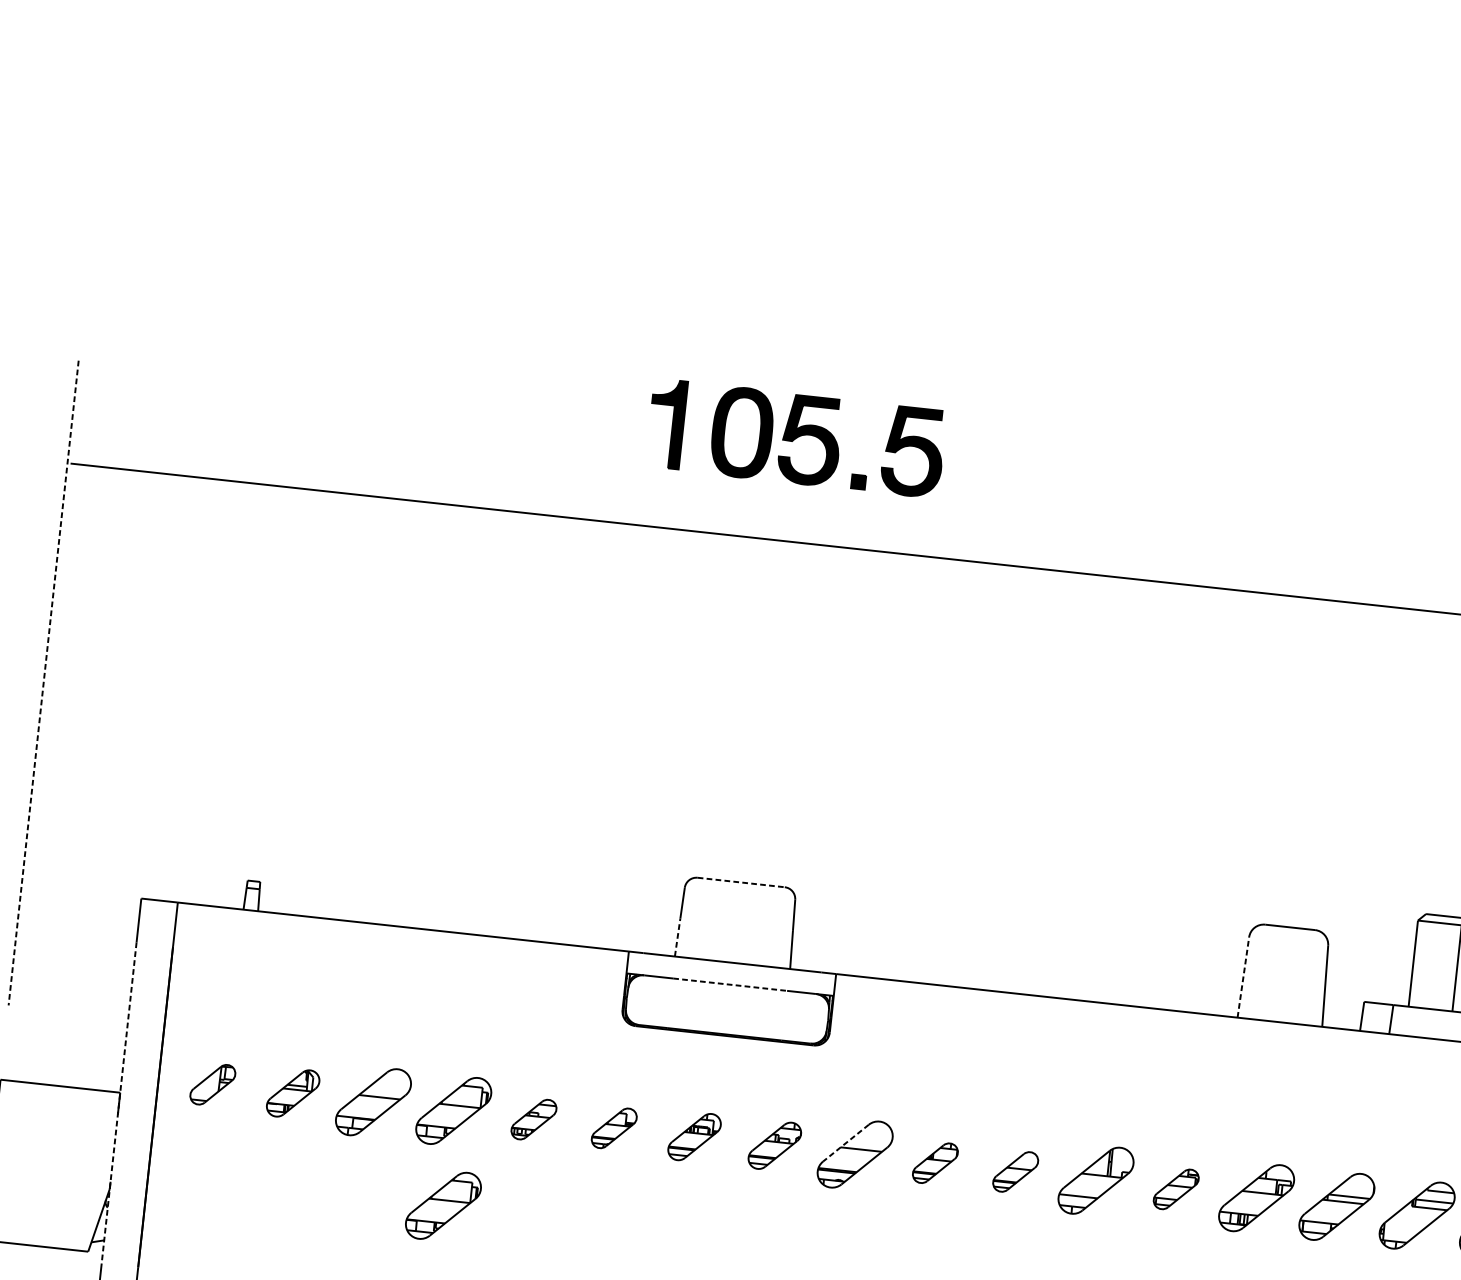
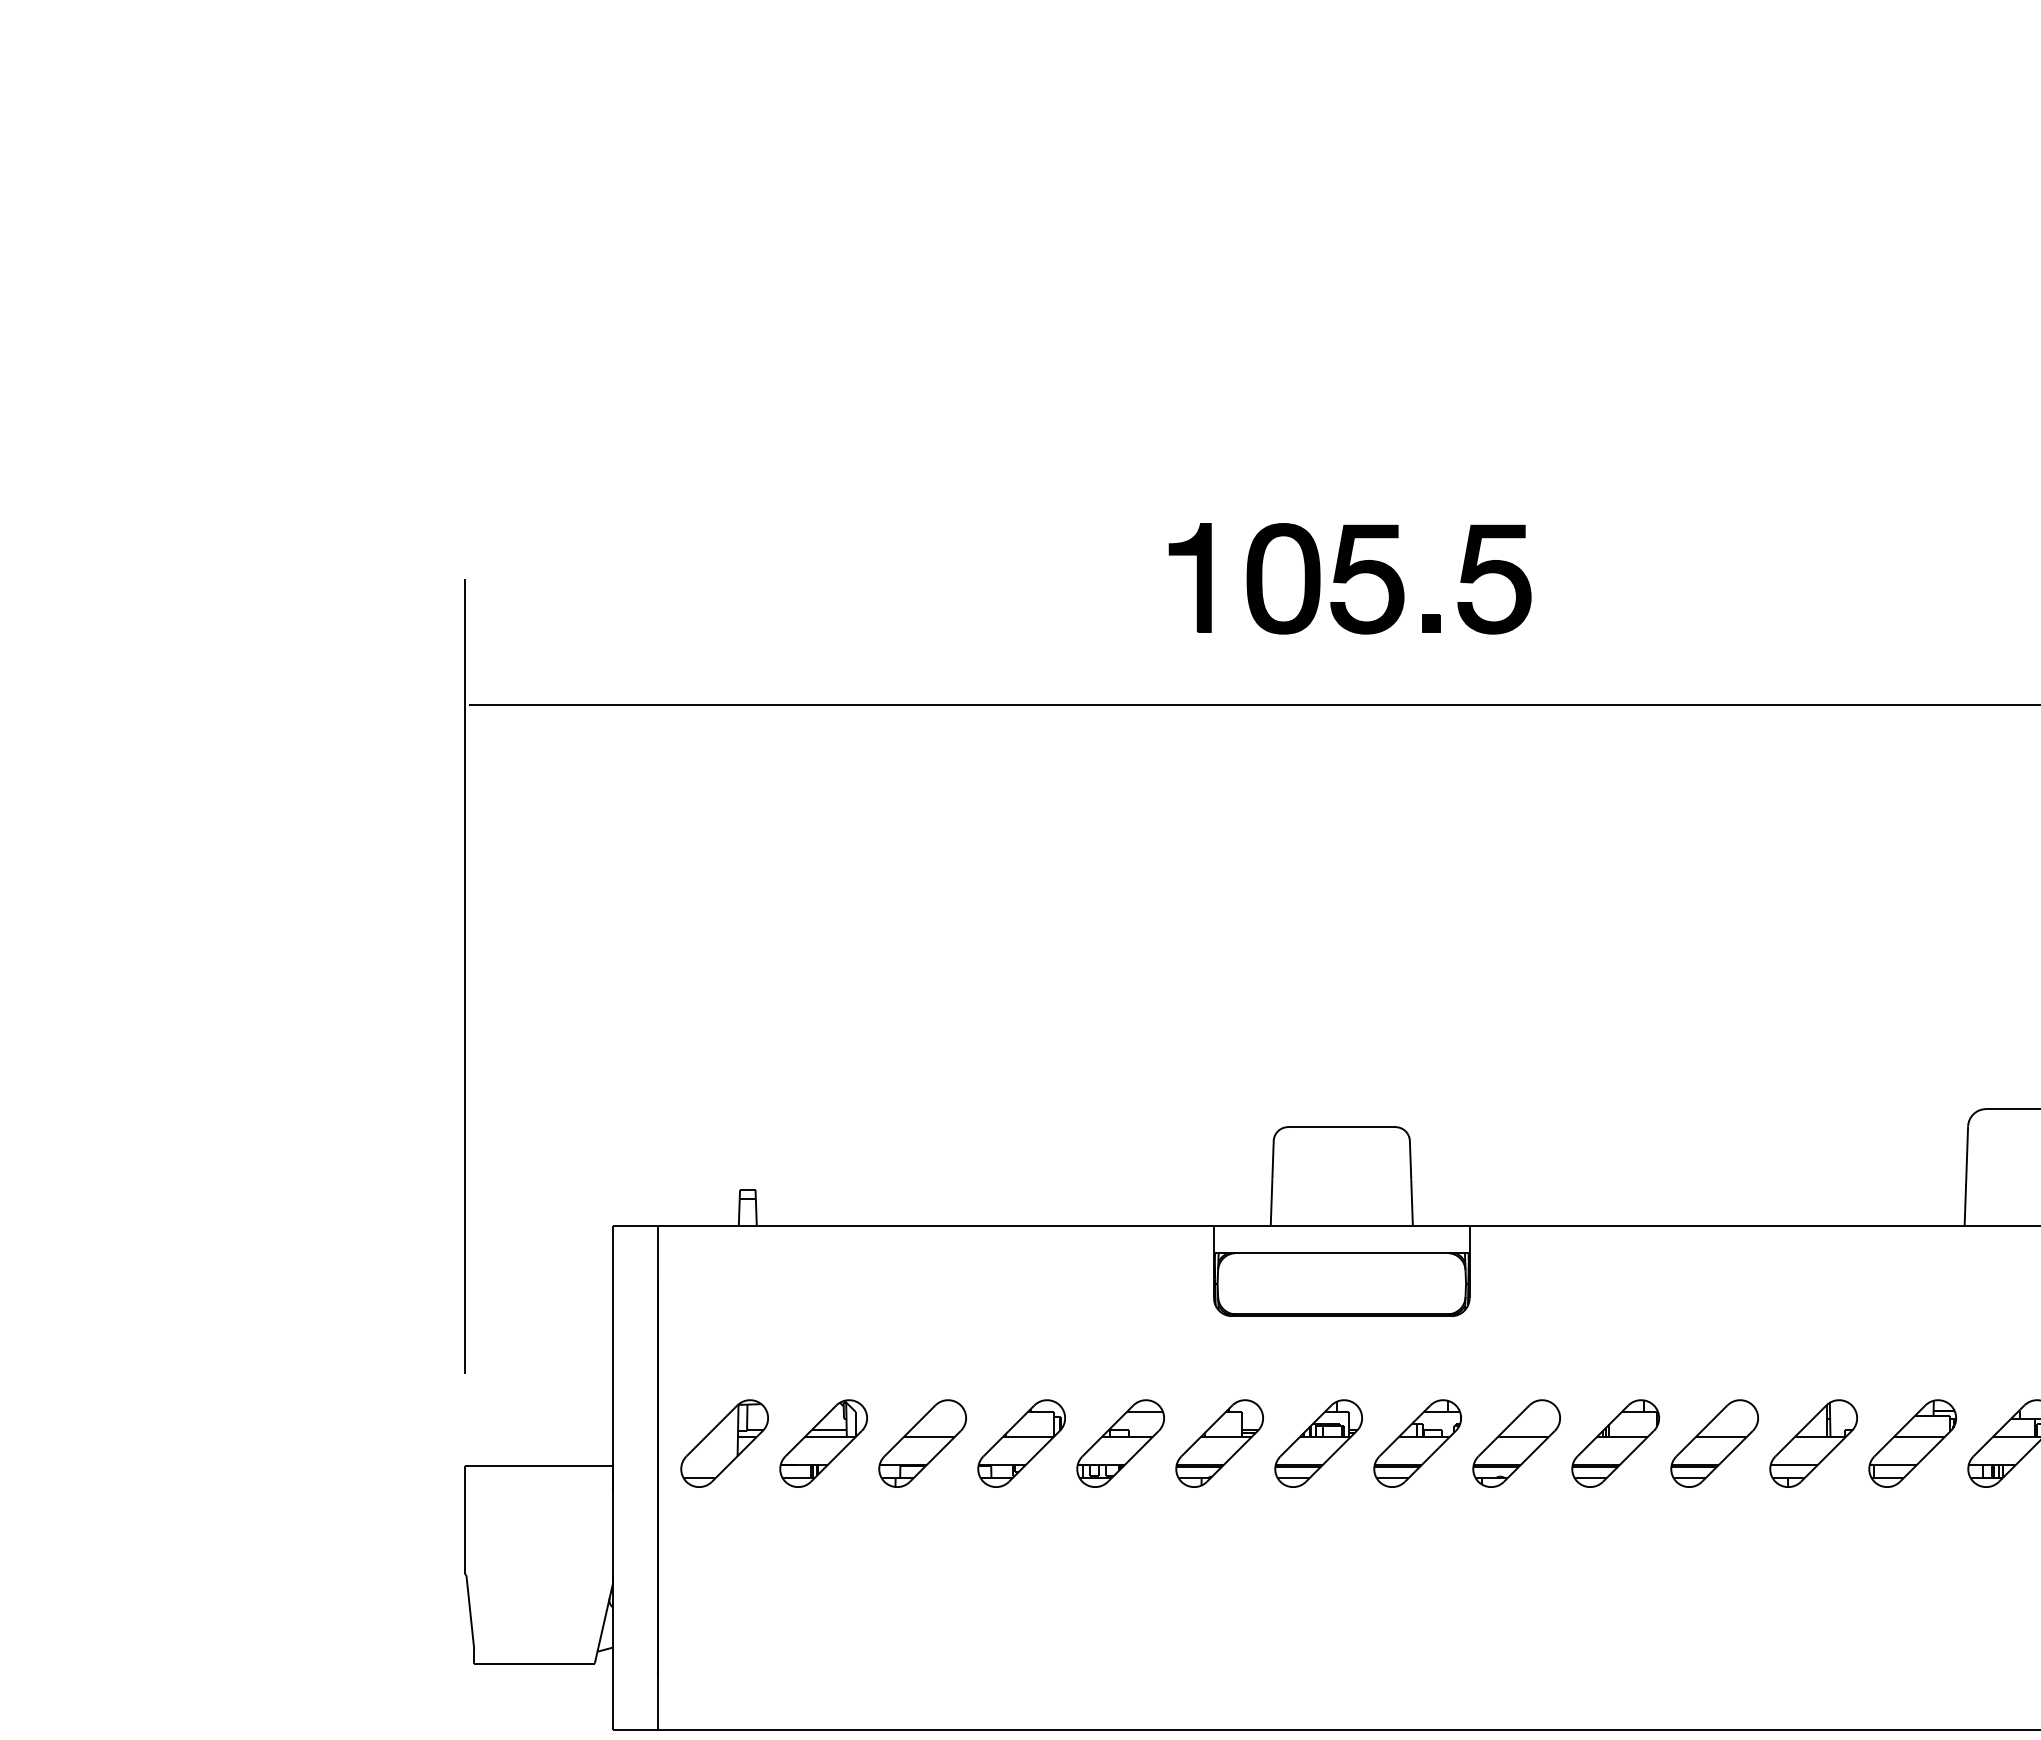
line: (43, 683) -> (465, 976), dashed -> solid
line: (740, 882) -> (1341, 1127), dashed -> solid
line: (677, 937) -> (1271, 1202), dashed -> solid
line: (1243, 977) -> (1966, 1176), dashed -> solid
line: (730, 985) -> (1342, 1253), dashed -> solid
part: (212, 1084) -> (724, 1443), size x1.67
part: (293, 1093) -> (823, 1443), size x1.43
line: (118, 1103) -> (612, 1478), dashed -> solid
part: (533, 1119) -> (1120, 1443), size x1.67
part: (614, 1128) -> (1219, 1443), size x1.67
part: (694, 1137) -> (1318, 1443), size x1.43
line: (845, 1143) -> (1503, 1431), dashed -> solid
part: (774, 1145) -> (1417, 1443), size x1.43
part: (935, 1163) -> (1615, 1443), size x1.67
part: (1015, 1171) -> (1714, 1443), size x1.67
part: (1176, 1189) -> (1912, 1443), size x1.67
part: (443, 1205) -> (1021, 1560), removed

